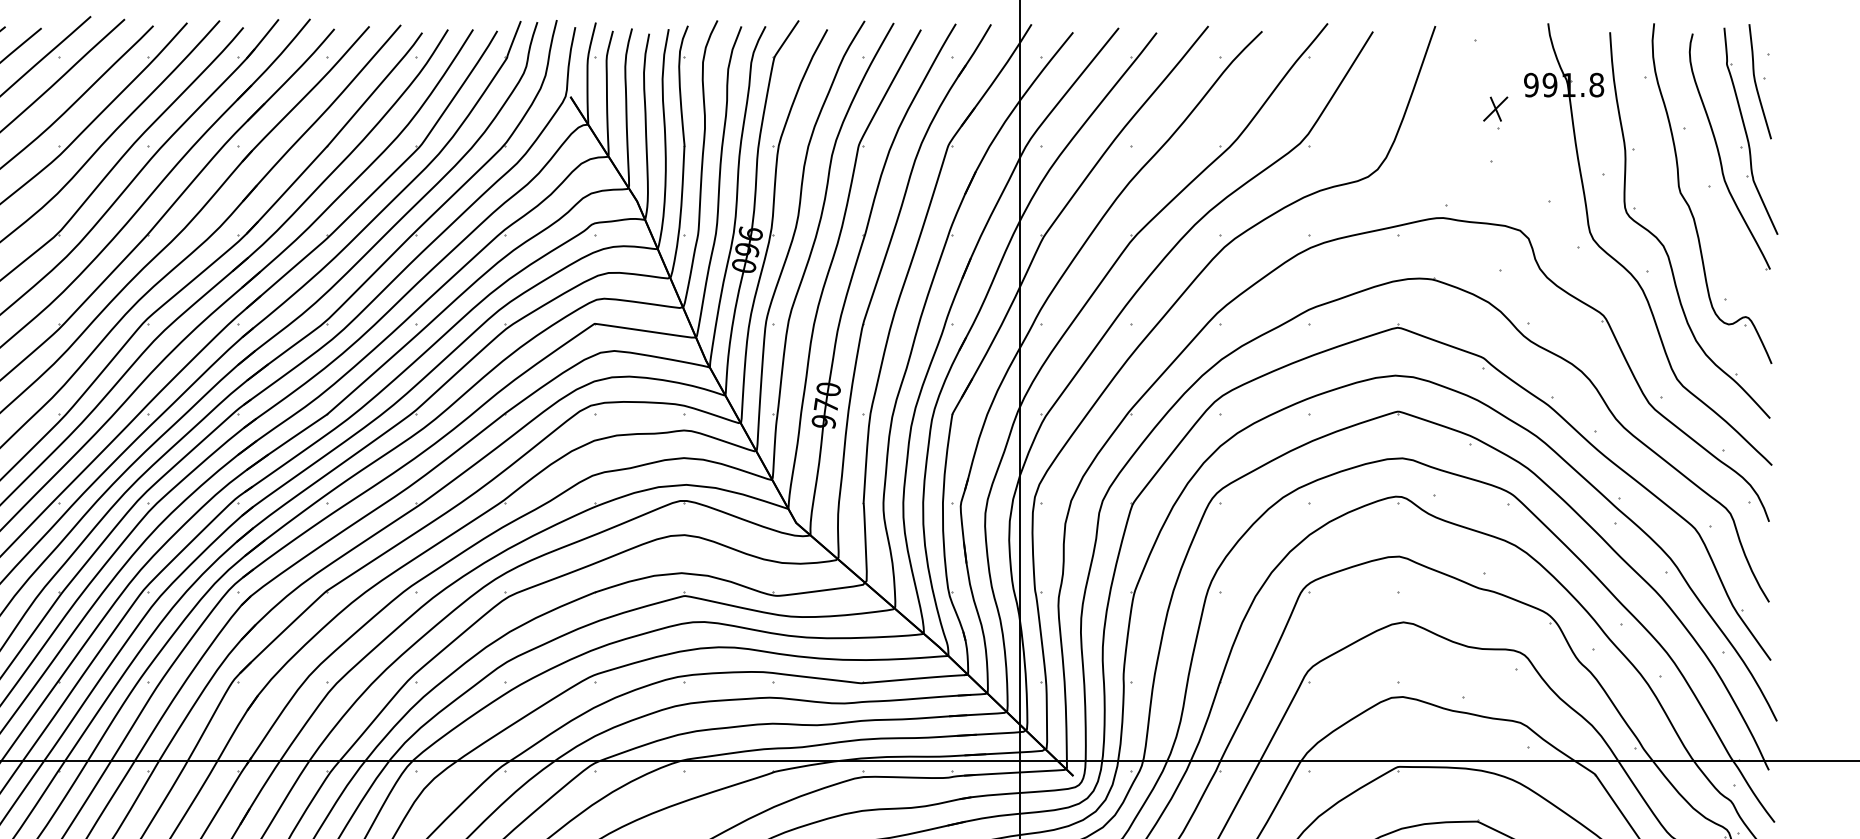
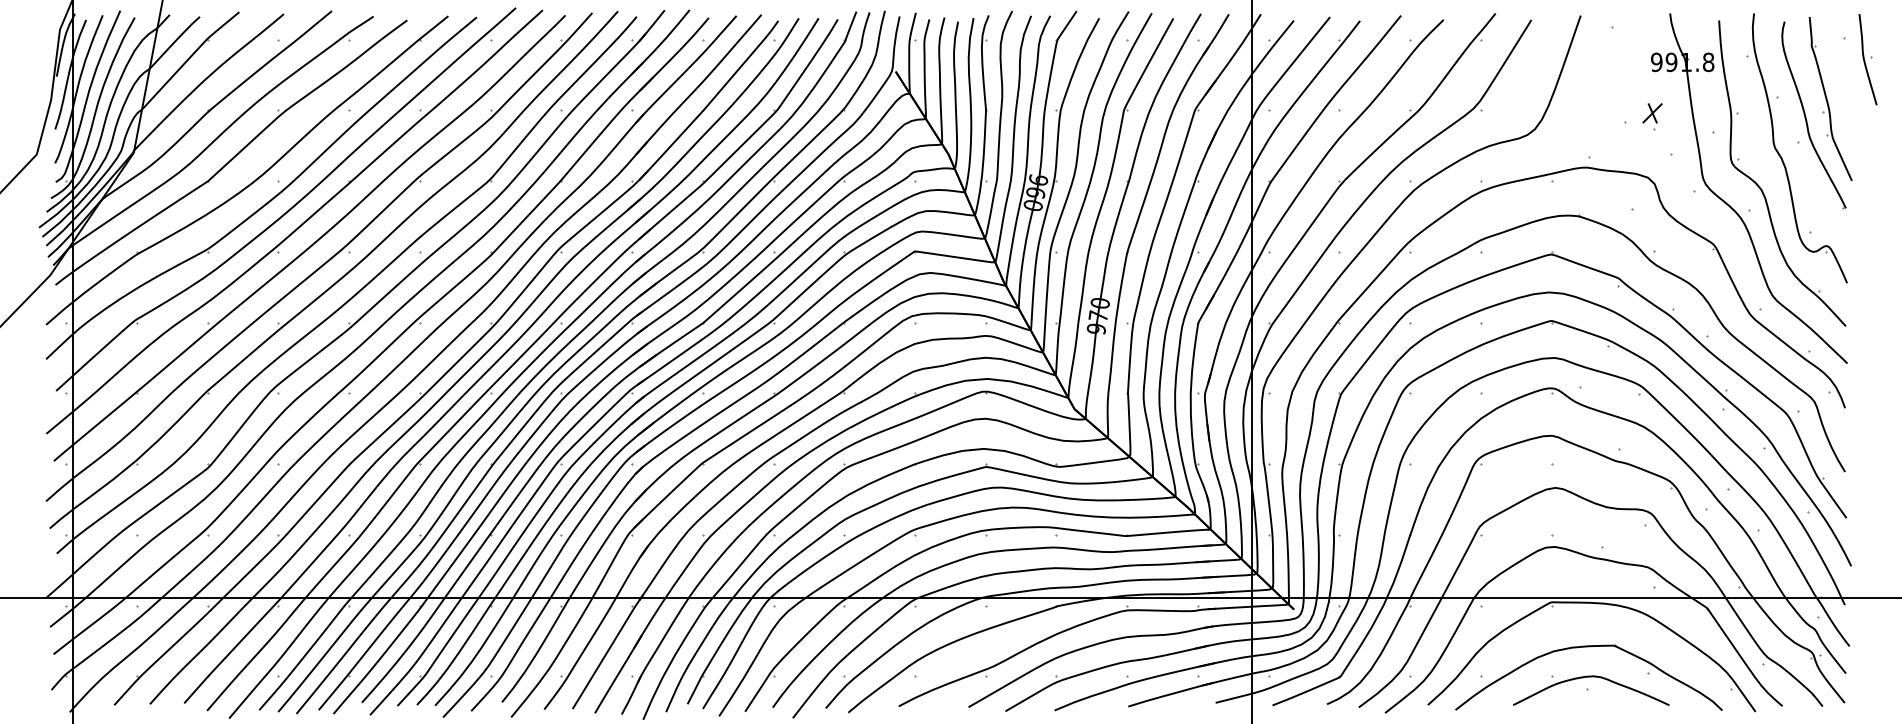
part: (1759, 81) -> (1867, 59), moved
part: (1495, 113) -> (1652, 116), moved

